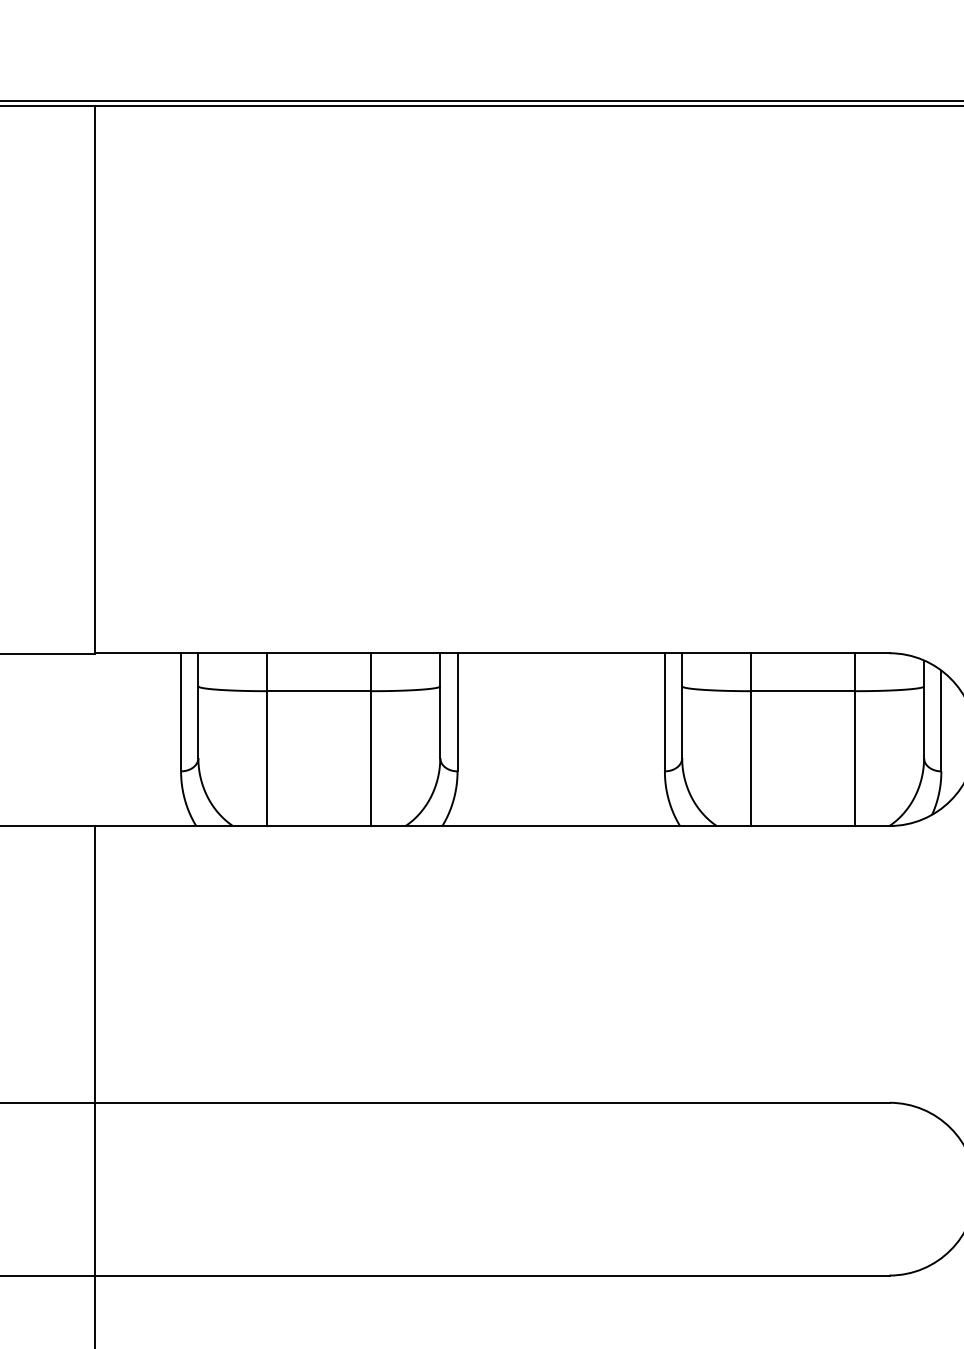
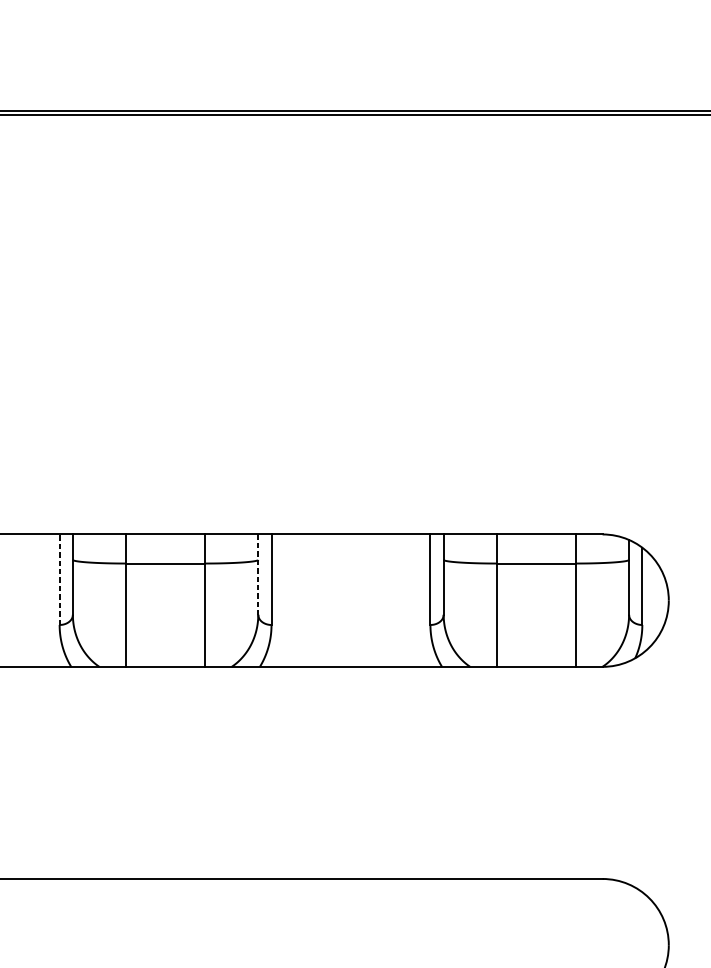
line: (440, 706) -> (258, 575), solid -> dashed
line: (181, 711) -> (59, 579), solid -> dashed

